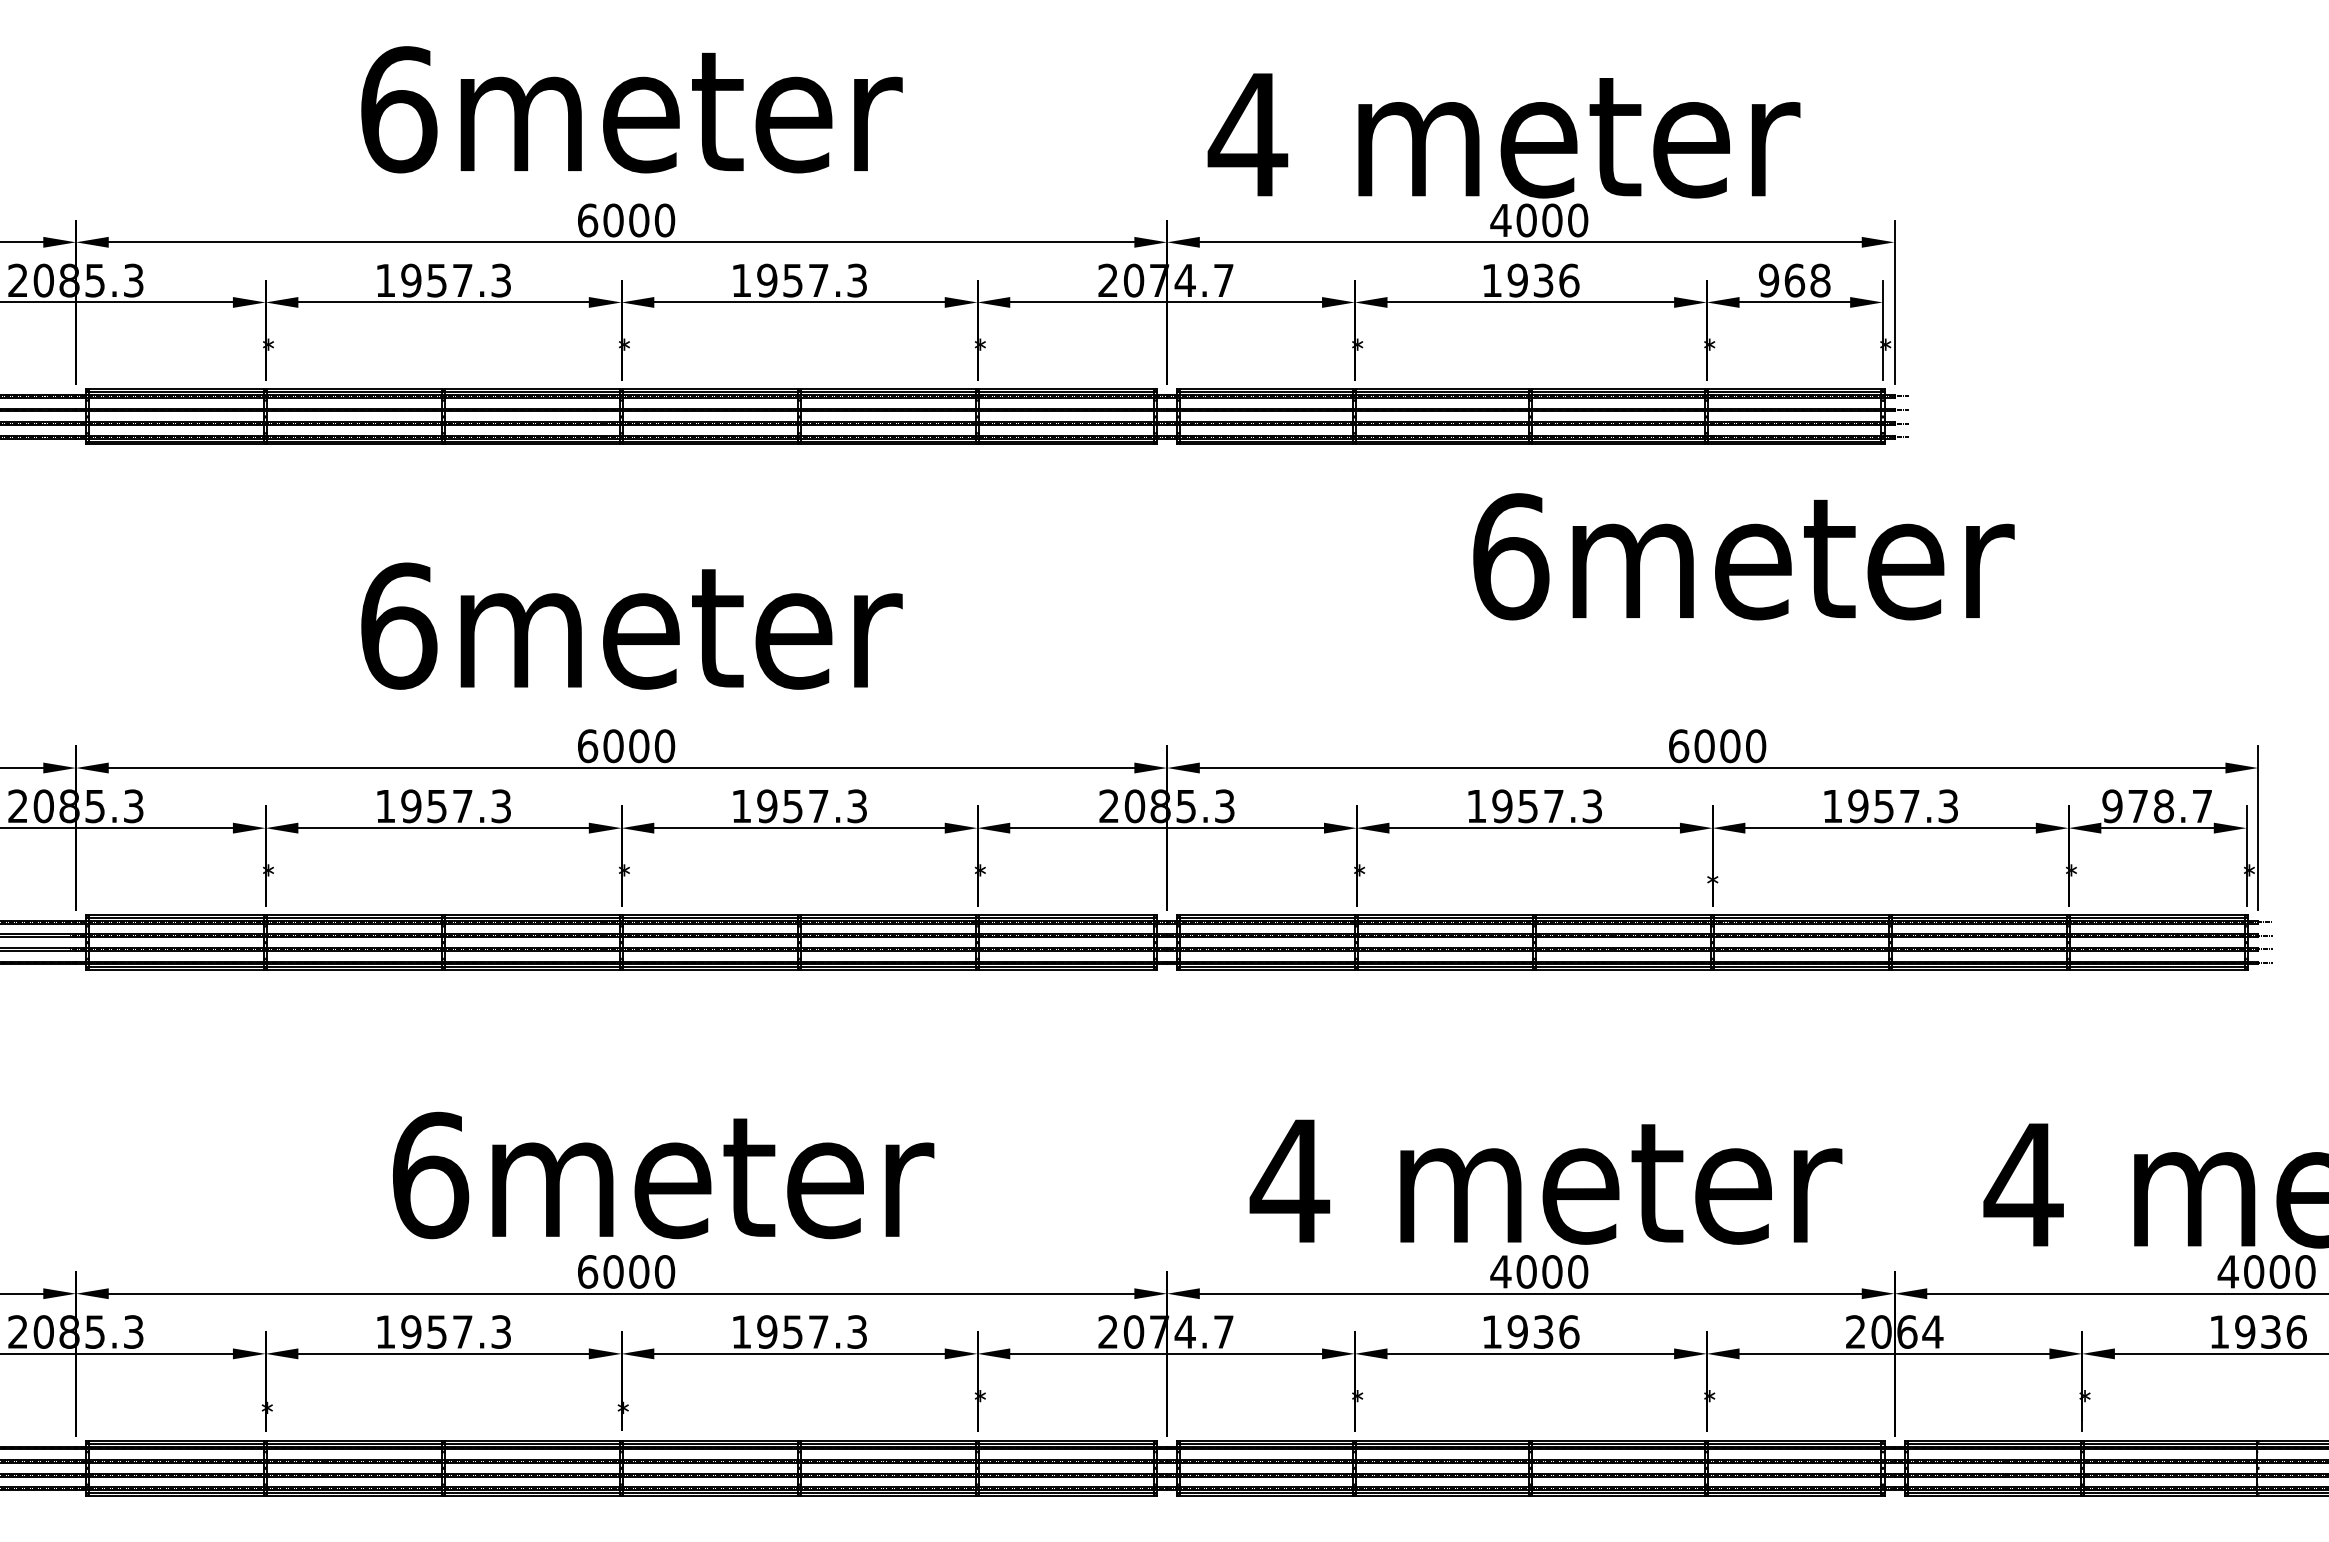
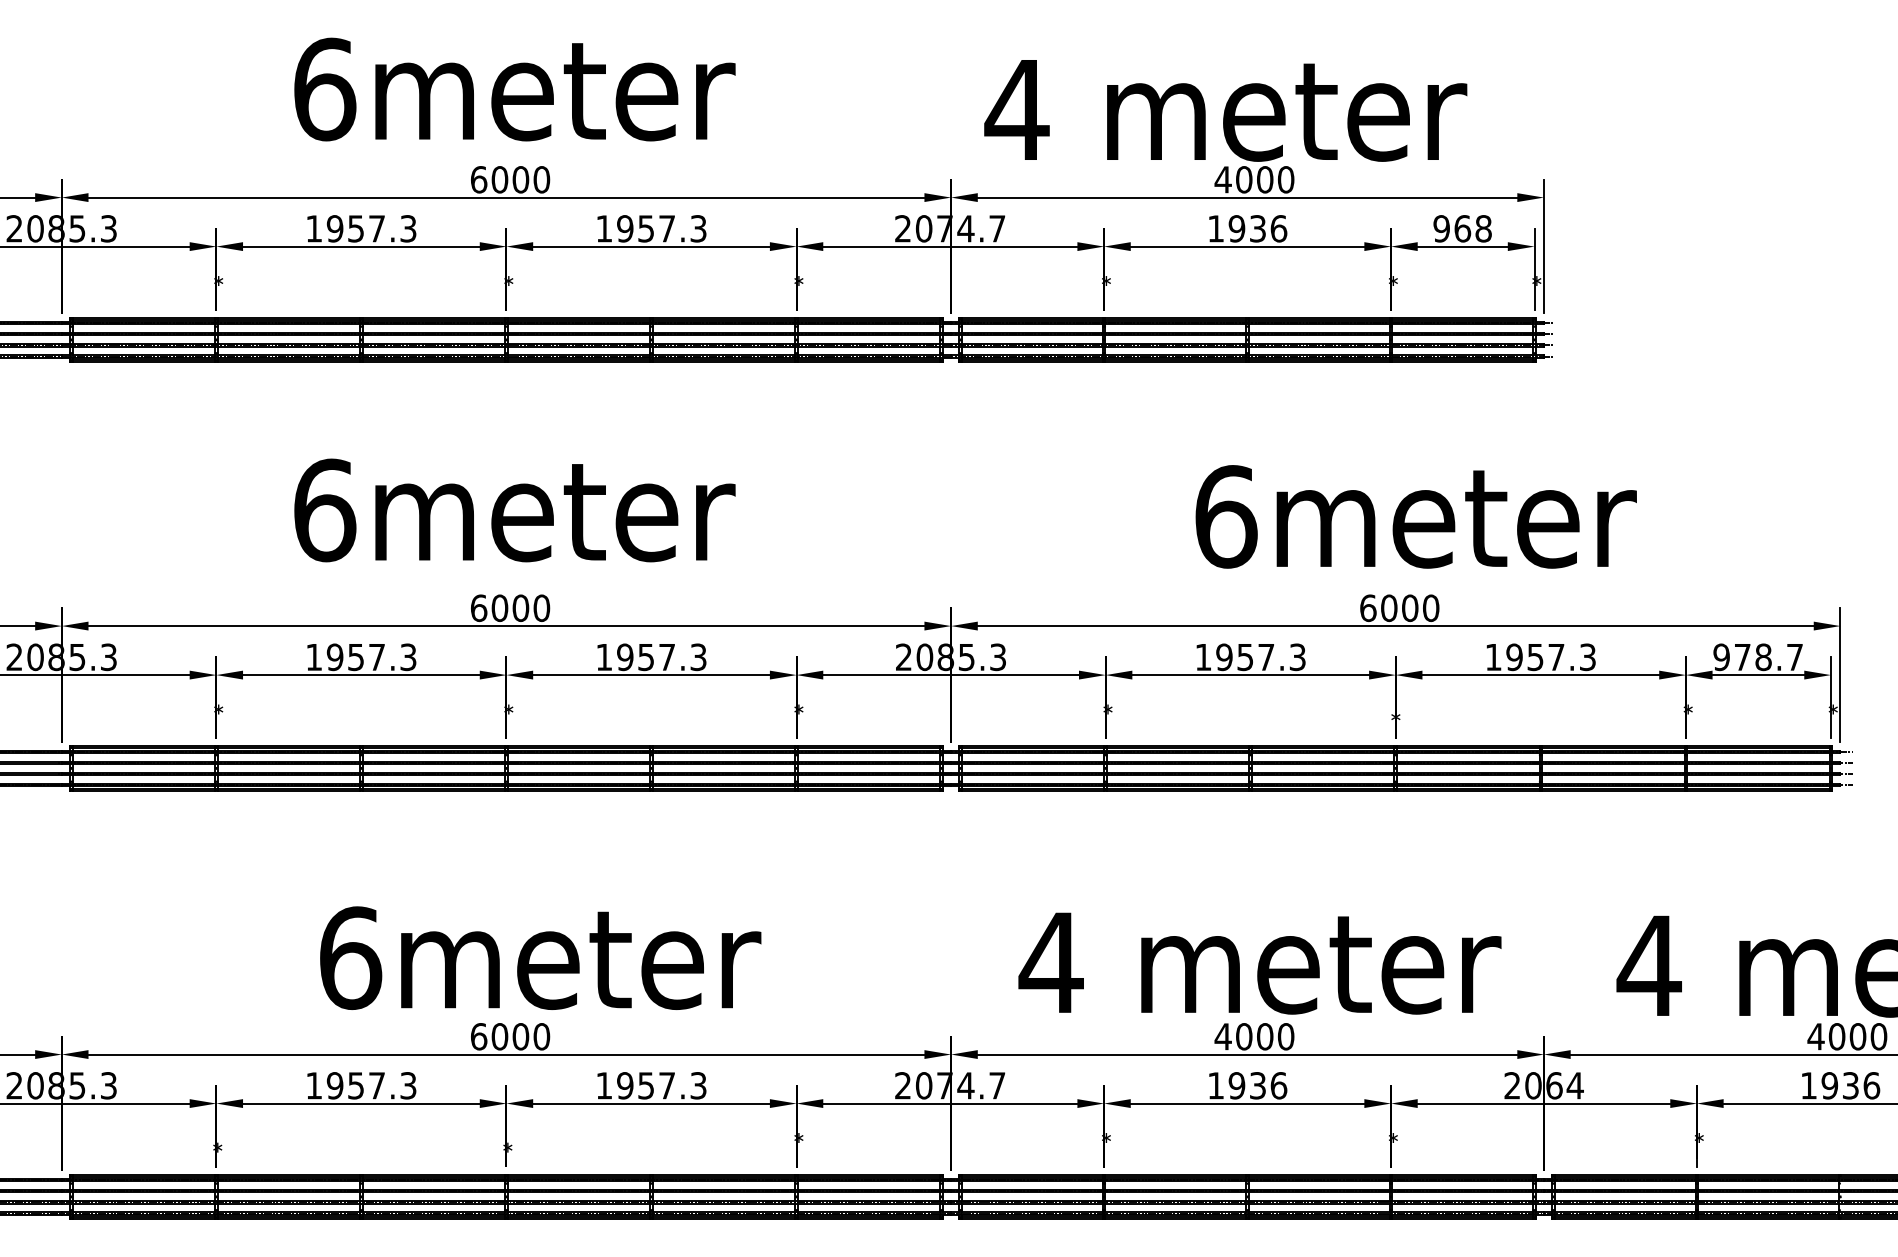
text: (1742, 556) -> (1415, 516), moved

